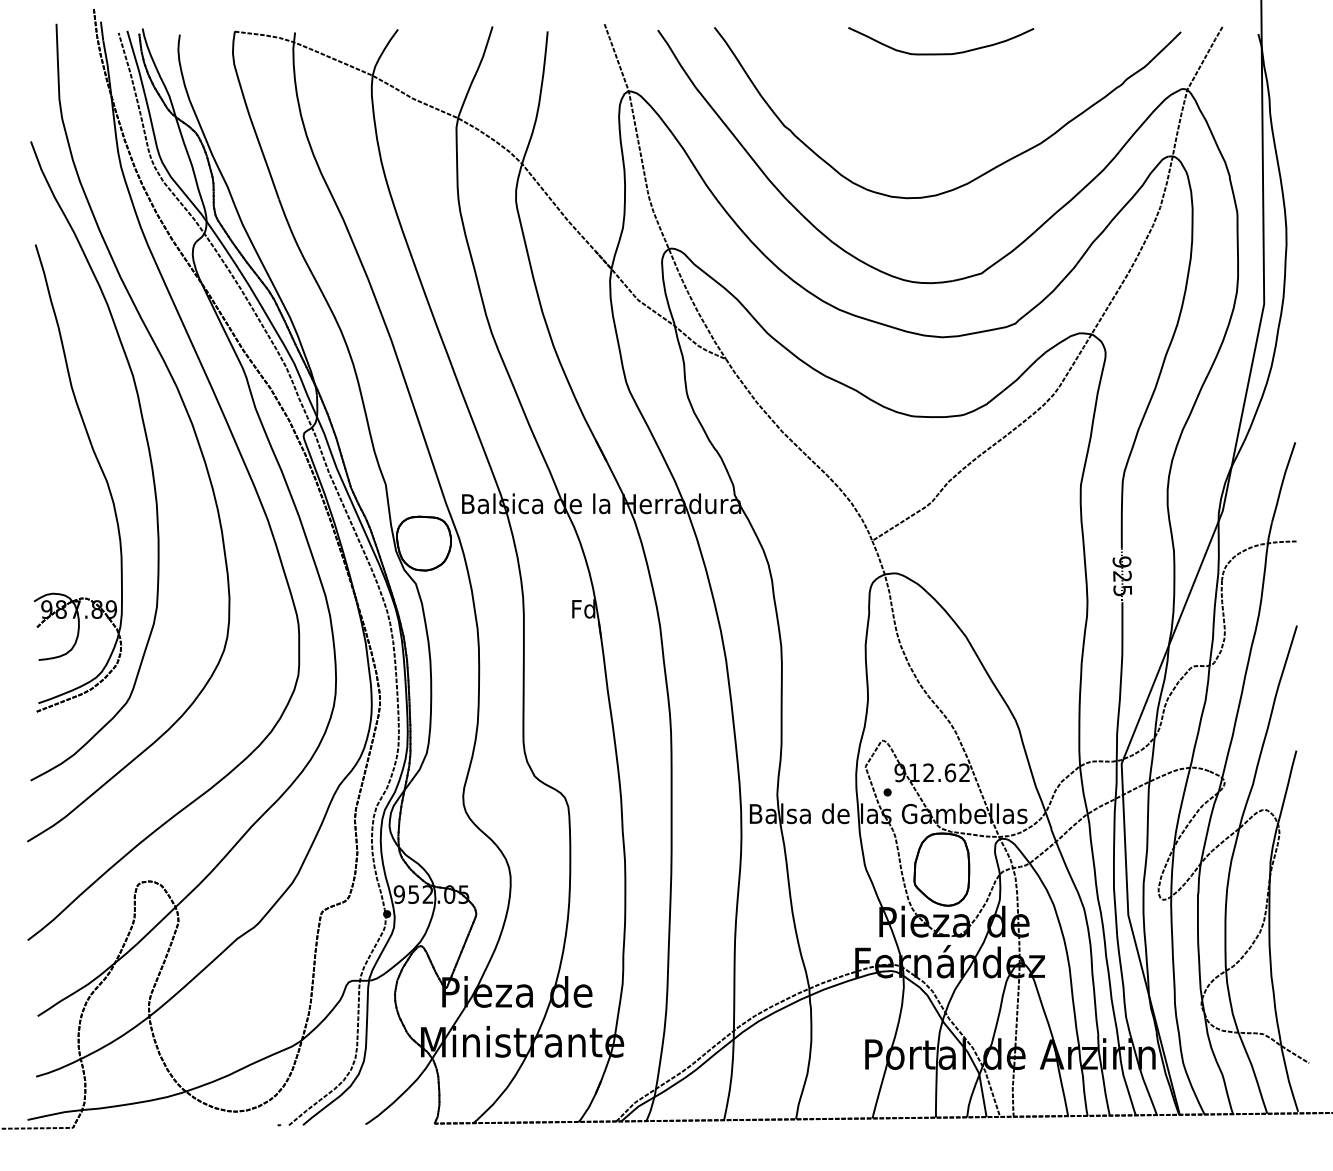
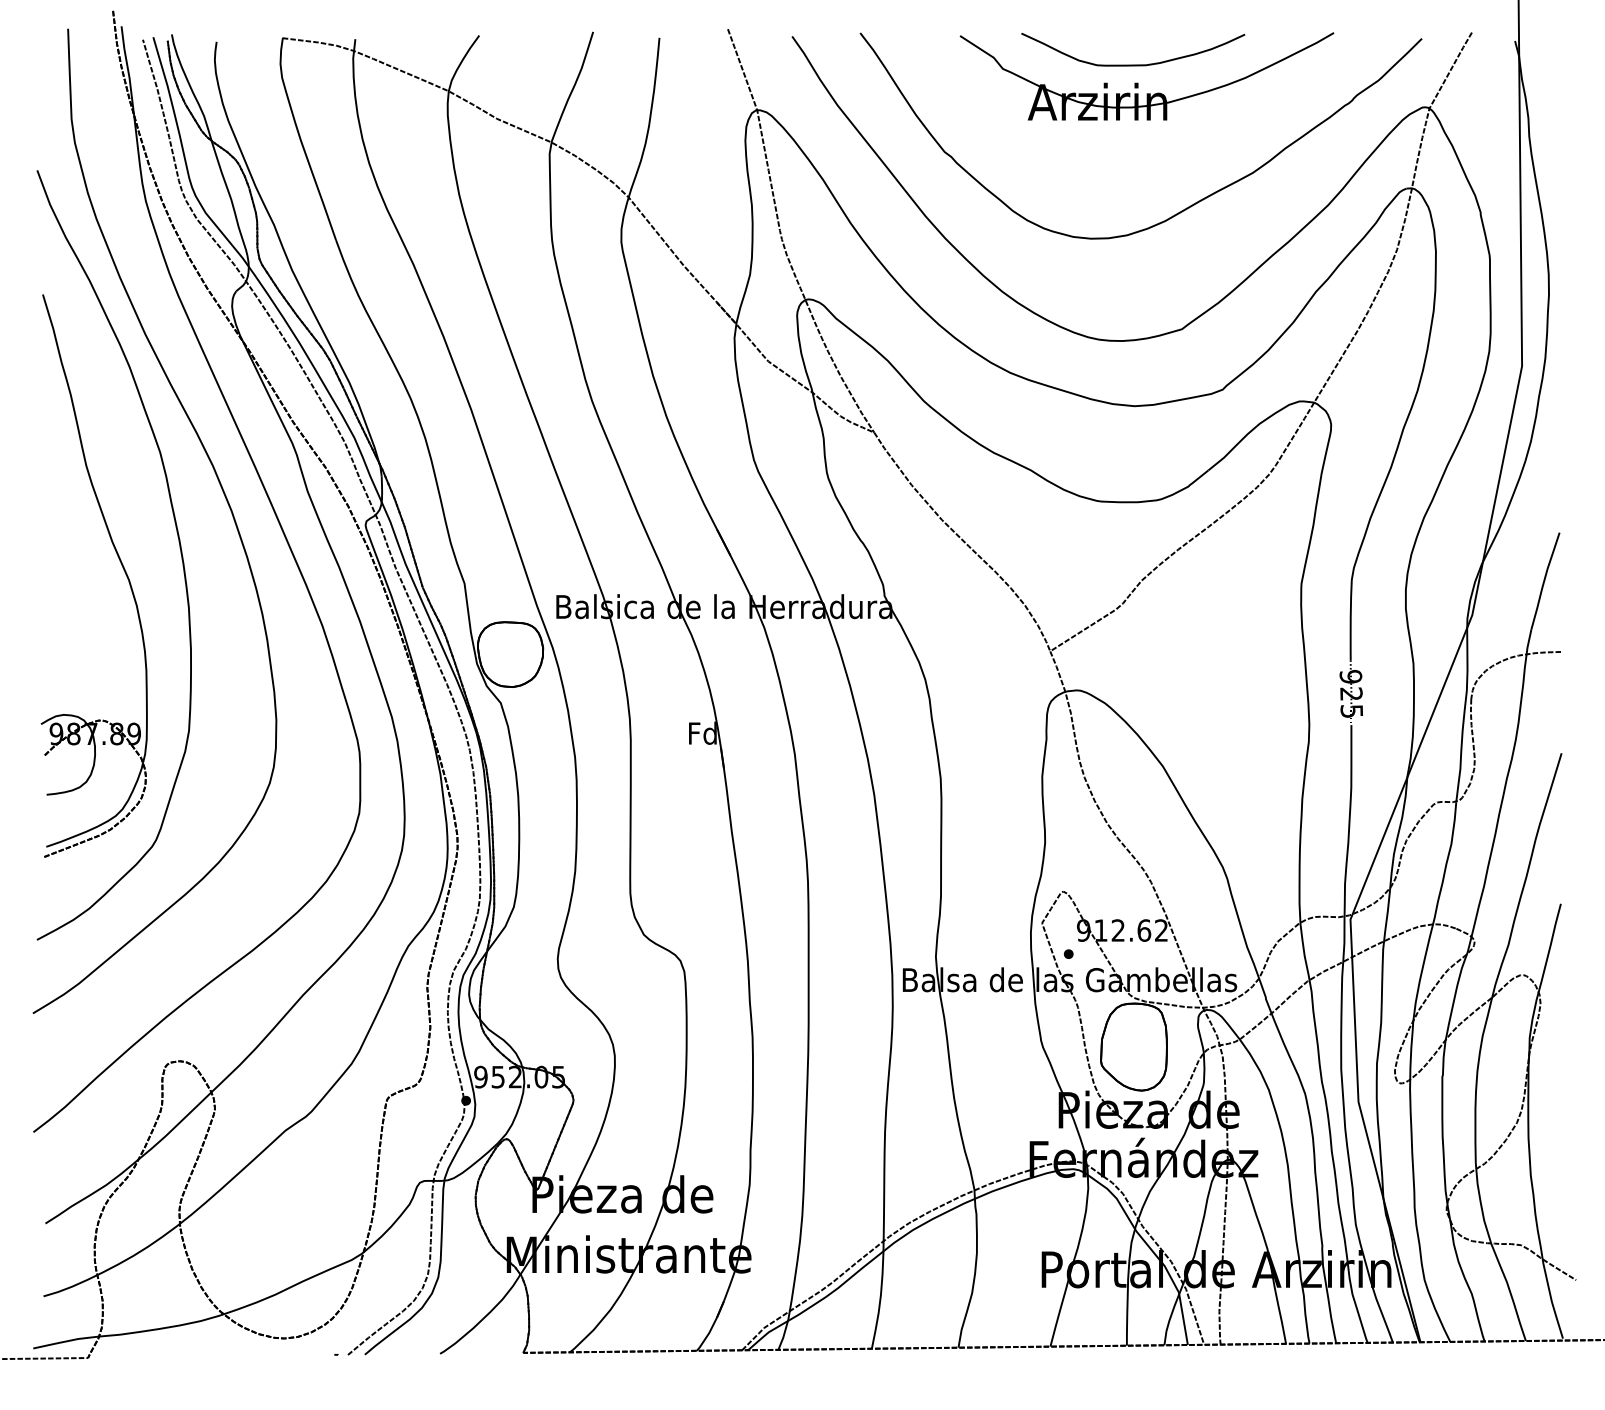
part: (945, 69) -> (1138, 83), added

